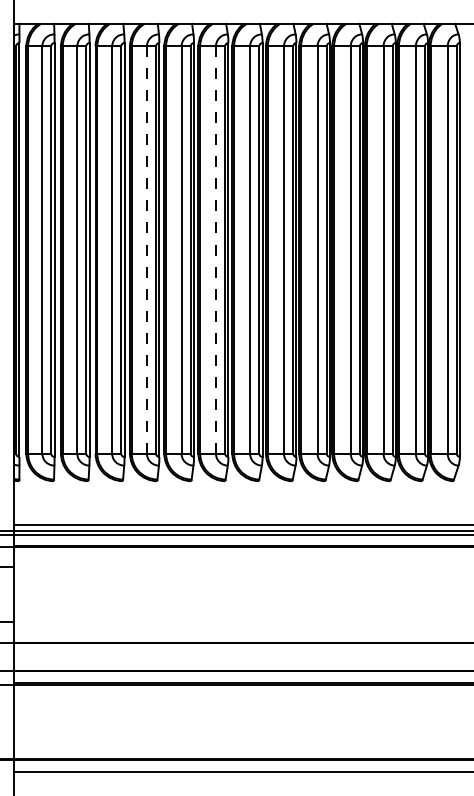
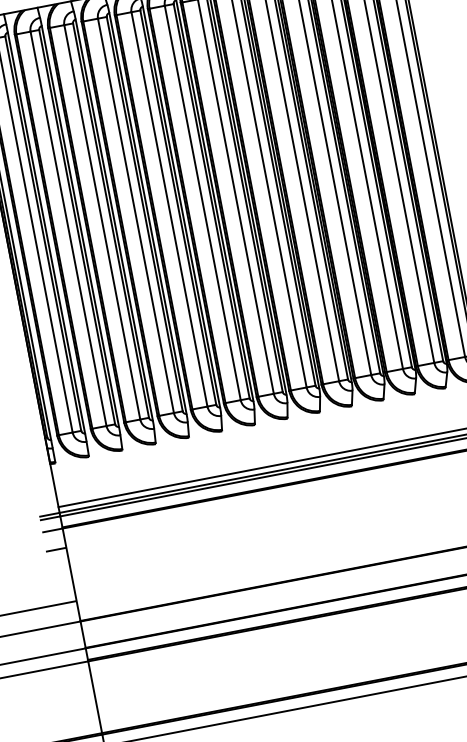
line: (146, 250) -> (135, 216), dashed -> solid
line: (215, 250) -> (202, 203), dashed -> solid

